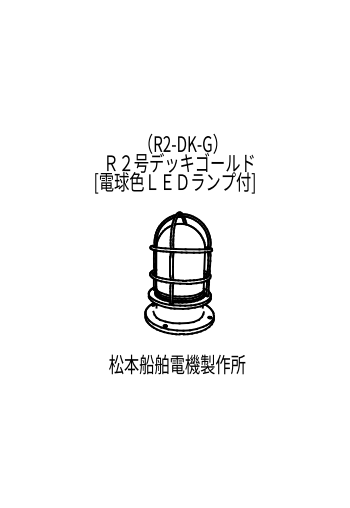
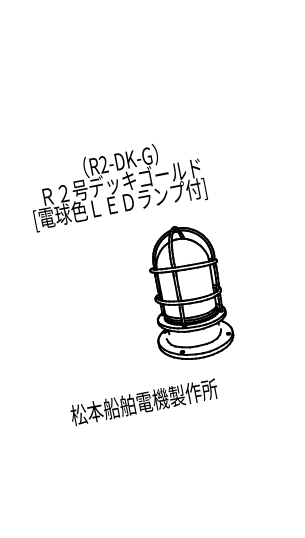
text: (174, 163) -> (115, 183), moved
text: (177, 364) -> (144, 402), moved

